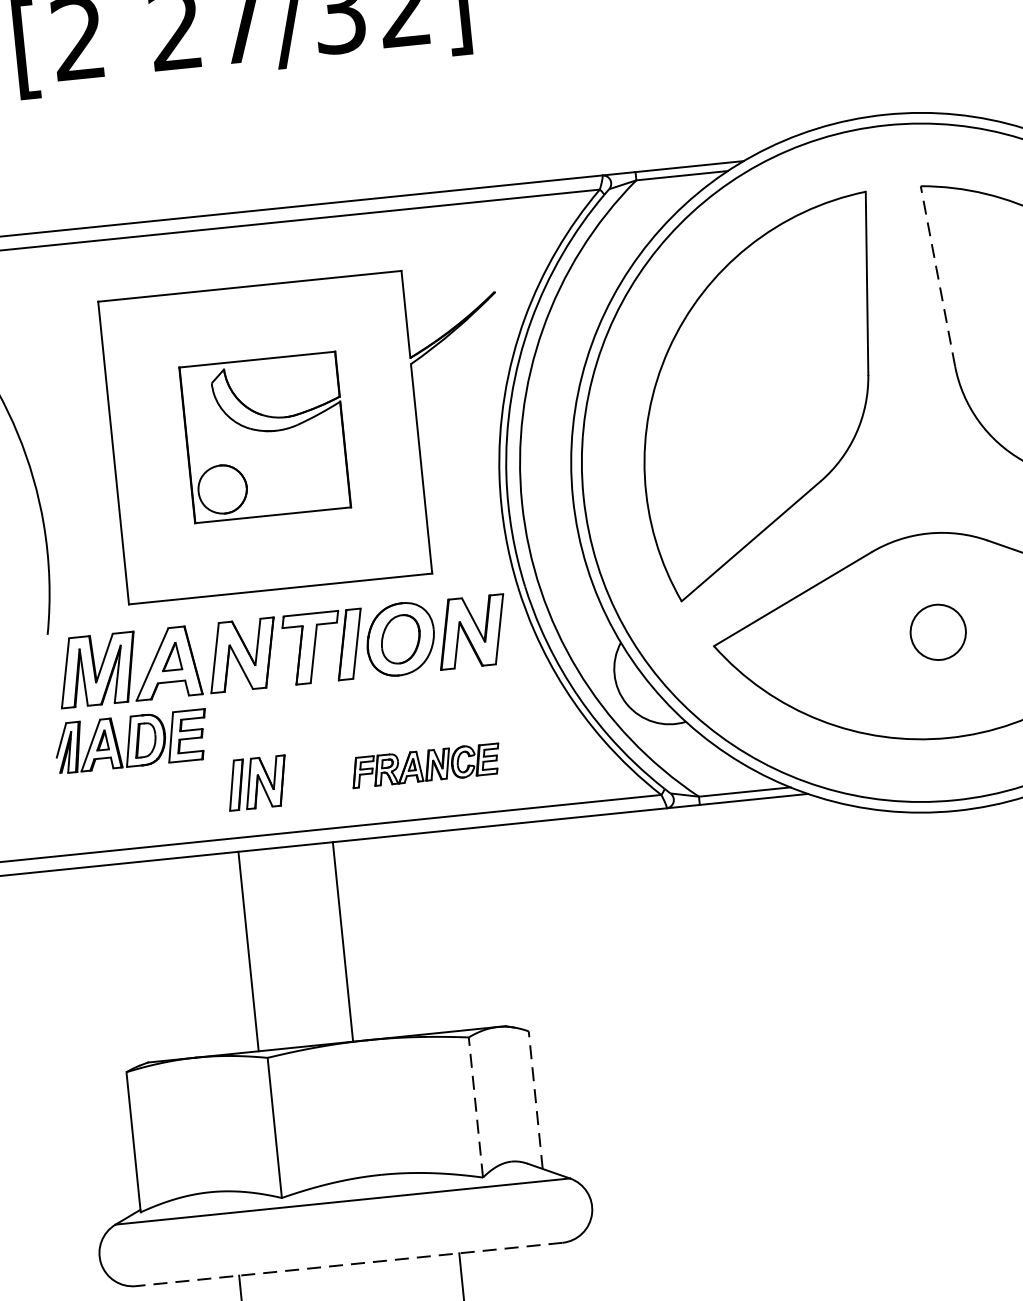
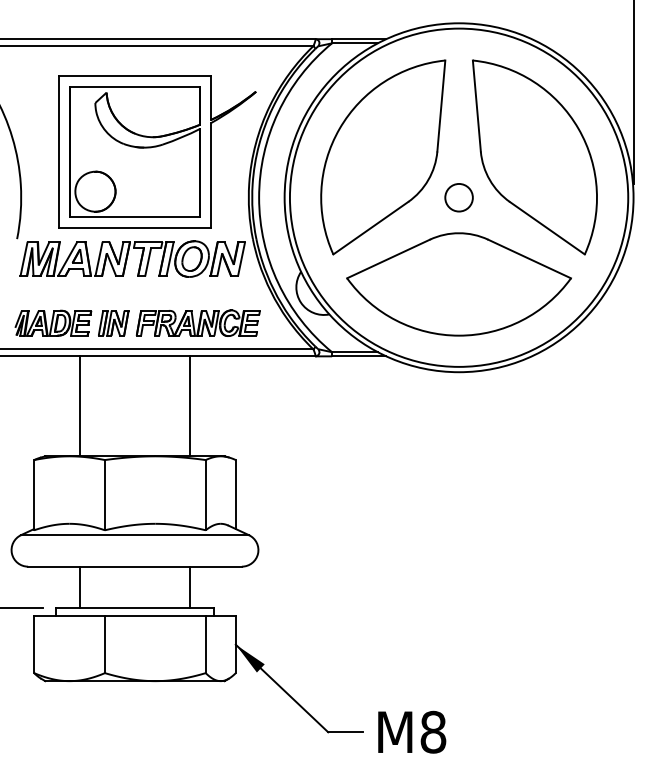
line: (937, 277) -> (476, 106), dashed -> solid
part: (264, 436) -> (134, 151), size x1.67
circle: (937, 631) -> (458, 197), moved
part: (131, 739) -> (53, 322), moved
part: (424, 764) -> (197, 322), size x1.67
line: (343, 942) -> (190, 406), moved
line: (247, 951) -> (79, 406), moved
line: (535, 1100) -> (235, 494), dashed -> solid
line: (475, 1106) -> (205, 494), dashed -> solid
line: (350, 1264) -> (135, 566), dashed -> solid

